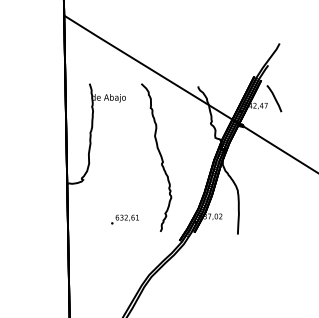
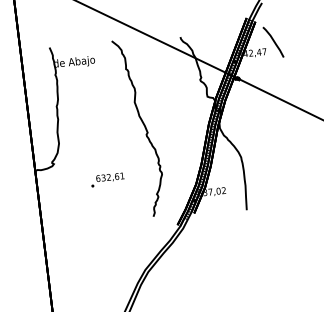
text: (124, 219) -> (107, 179), moved

